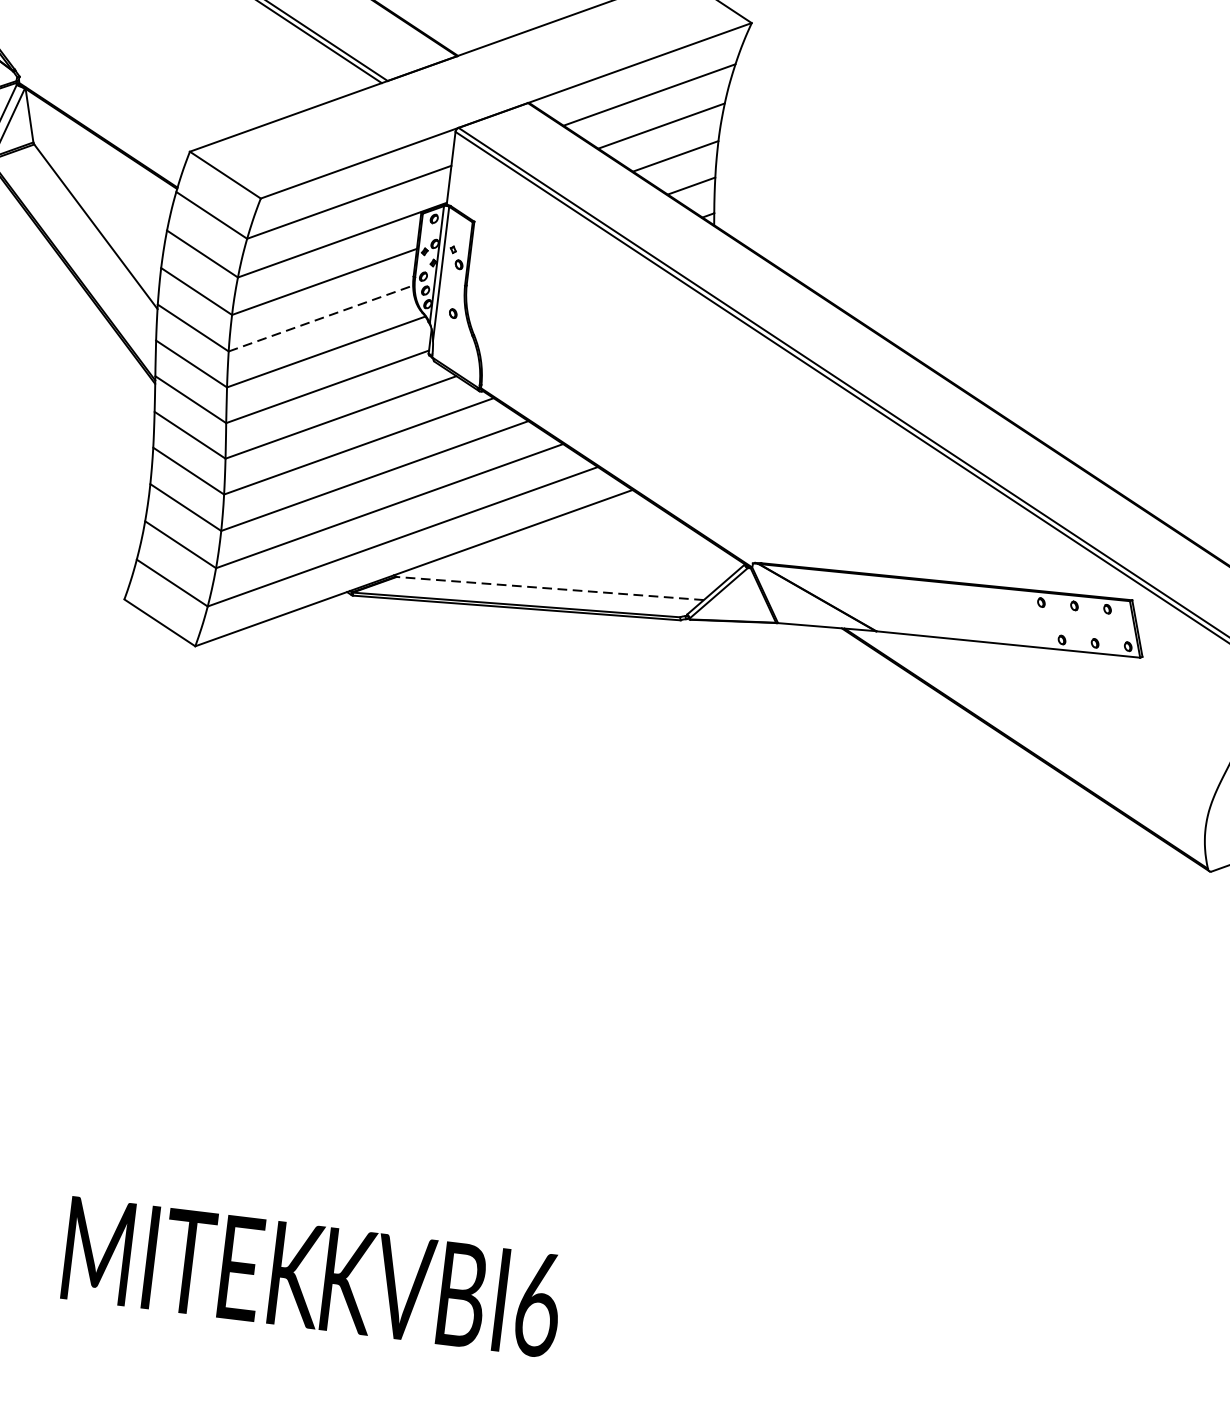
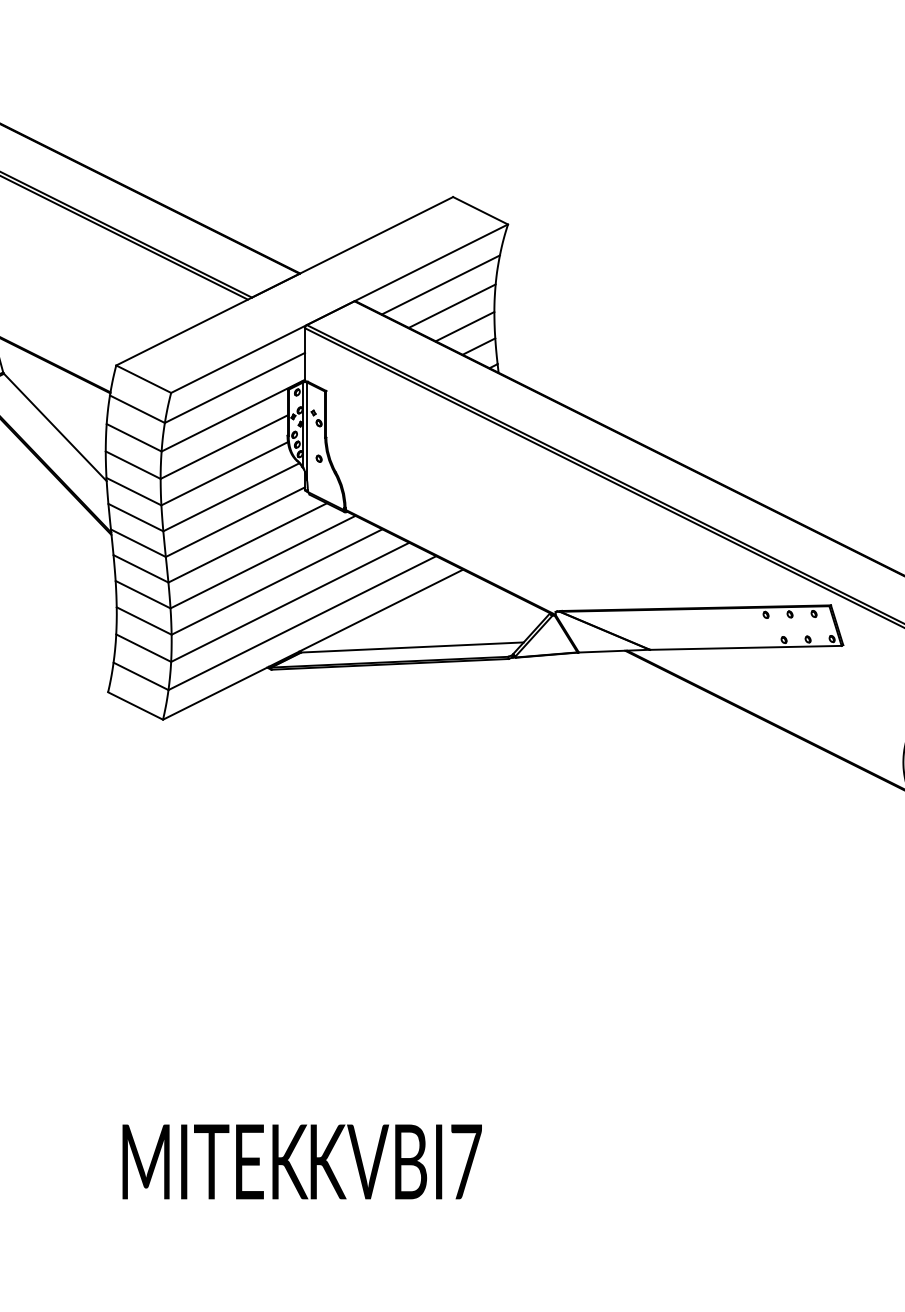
line: (320, 318) -> (224, 473), dashed -> solid
line: (550, 588) -> (412, 647), dashed -> solid
text: (538, 1305) -> (466, 1162), KVBI6 -> KVBI7

